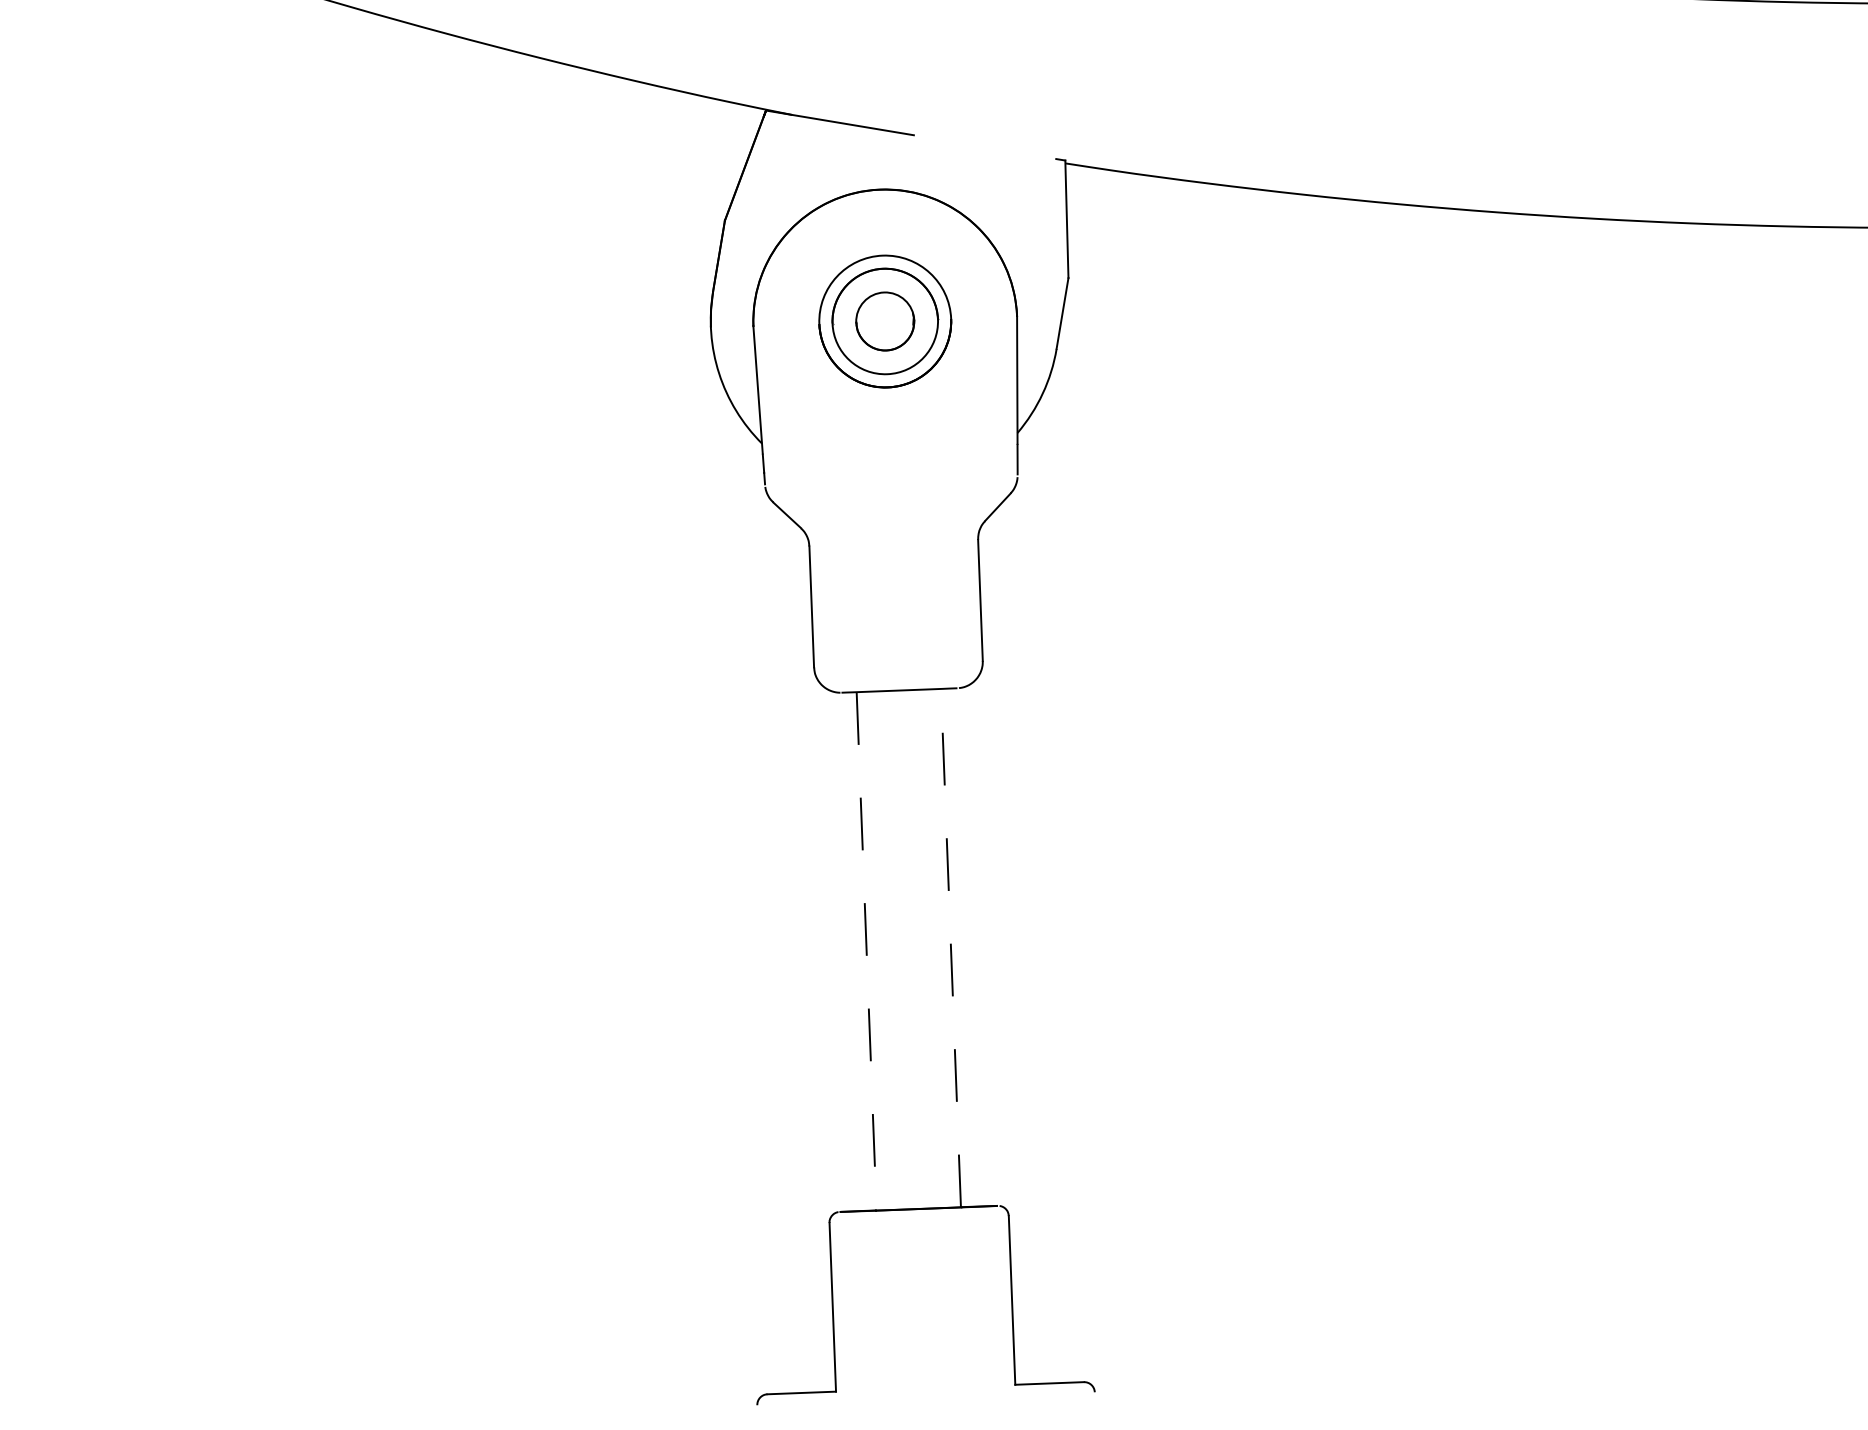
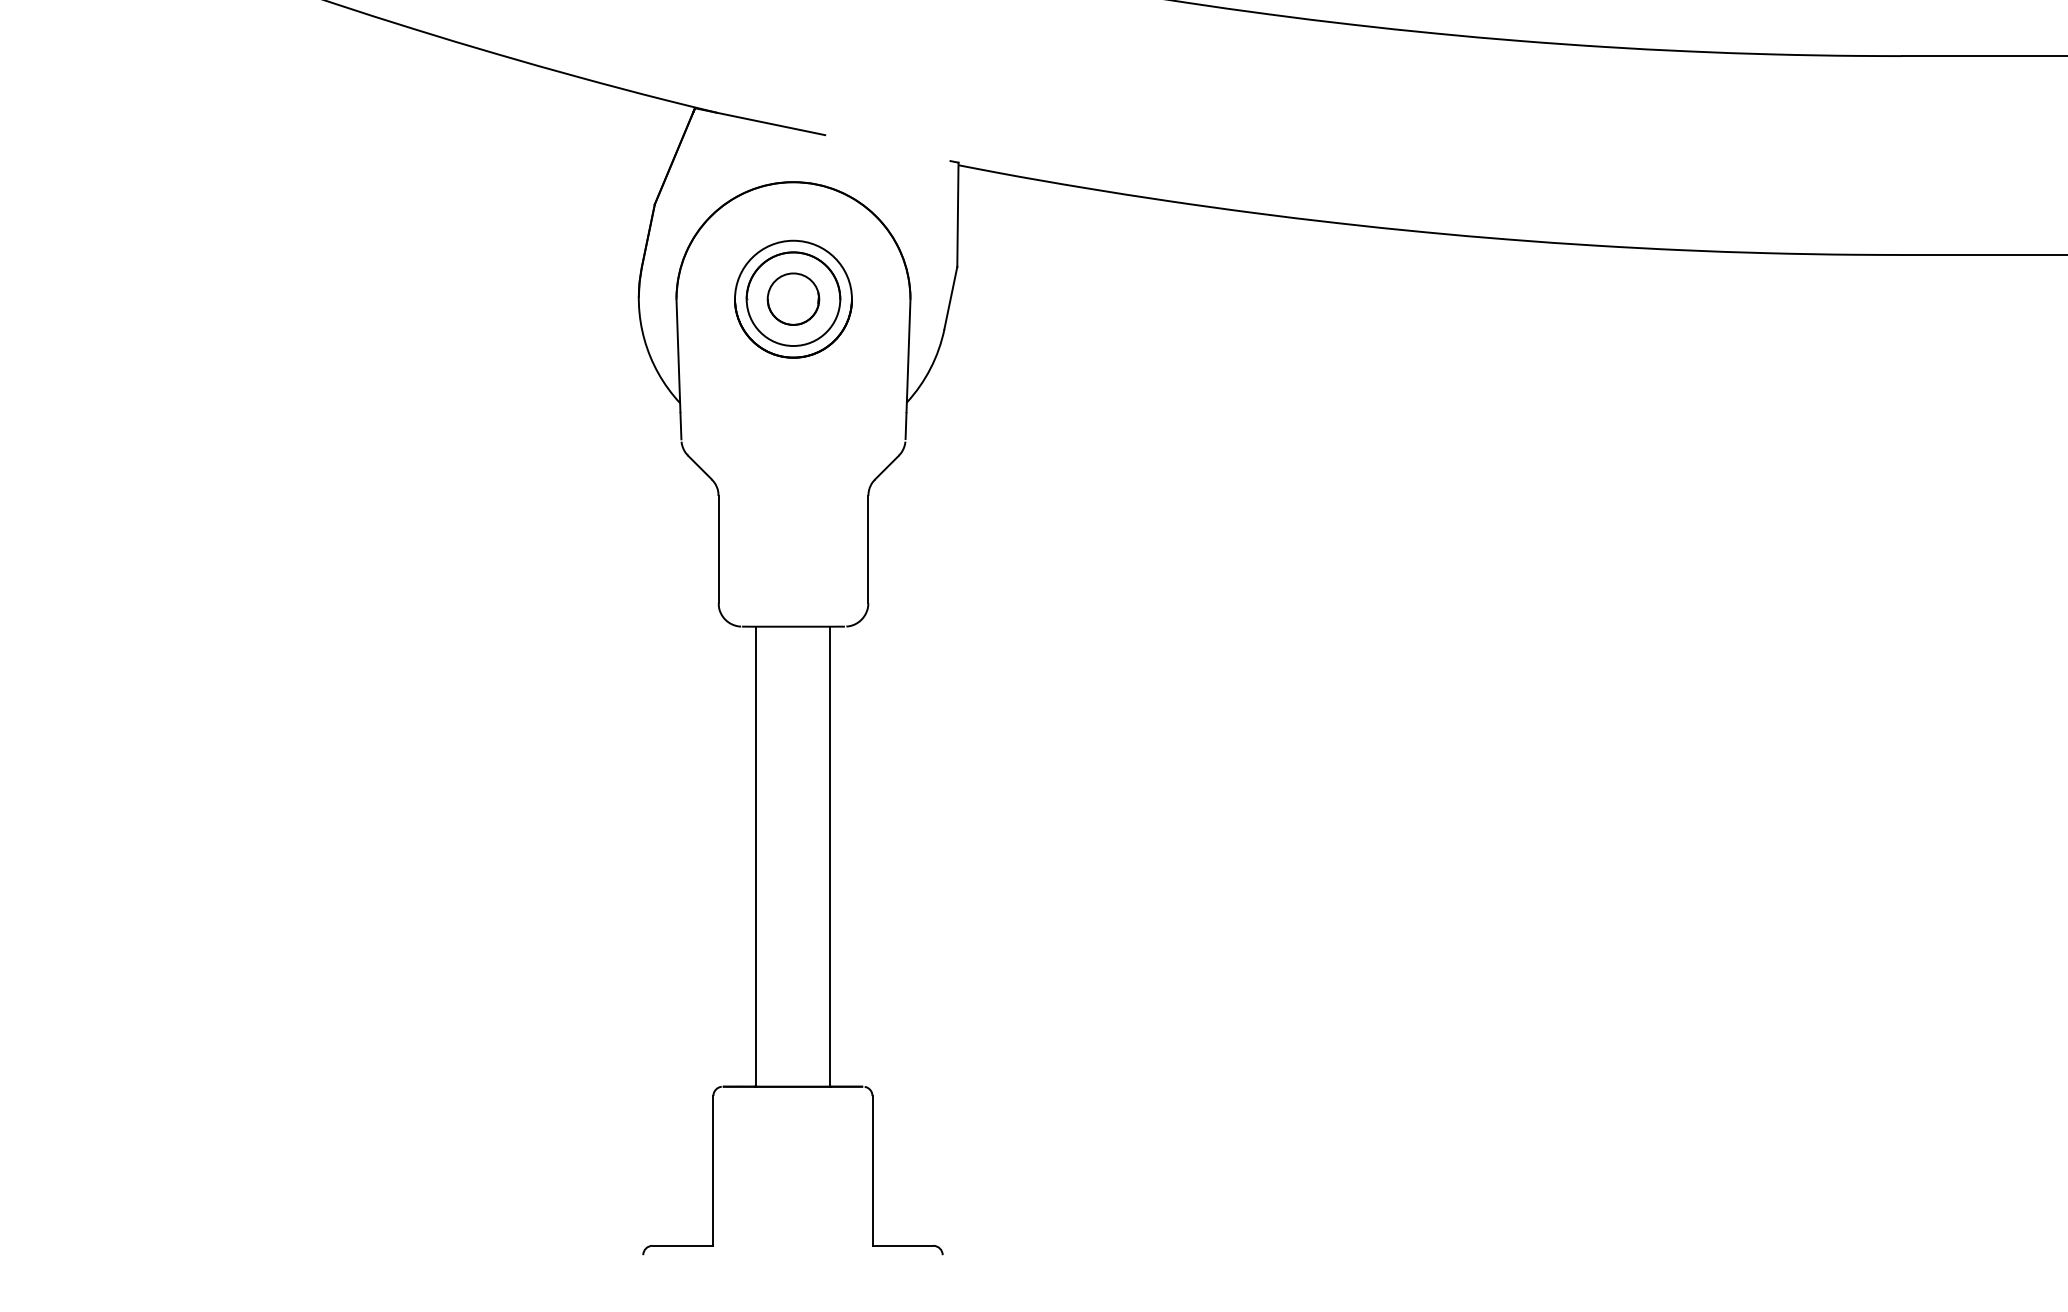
line: (951, 947) -> (830, 856), dashed -> solid
line: (866, 952) -> (755, 857), dashed -> solid

